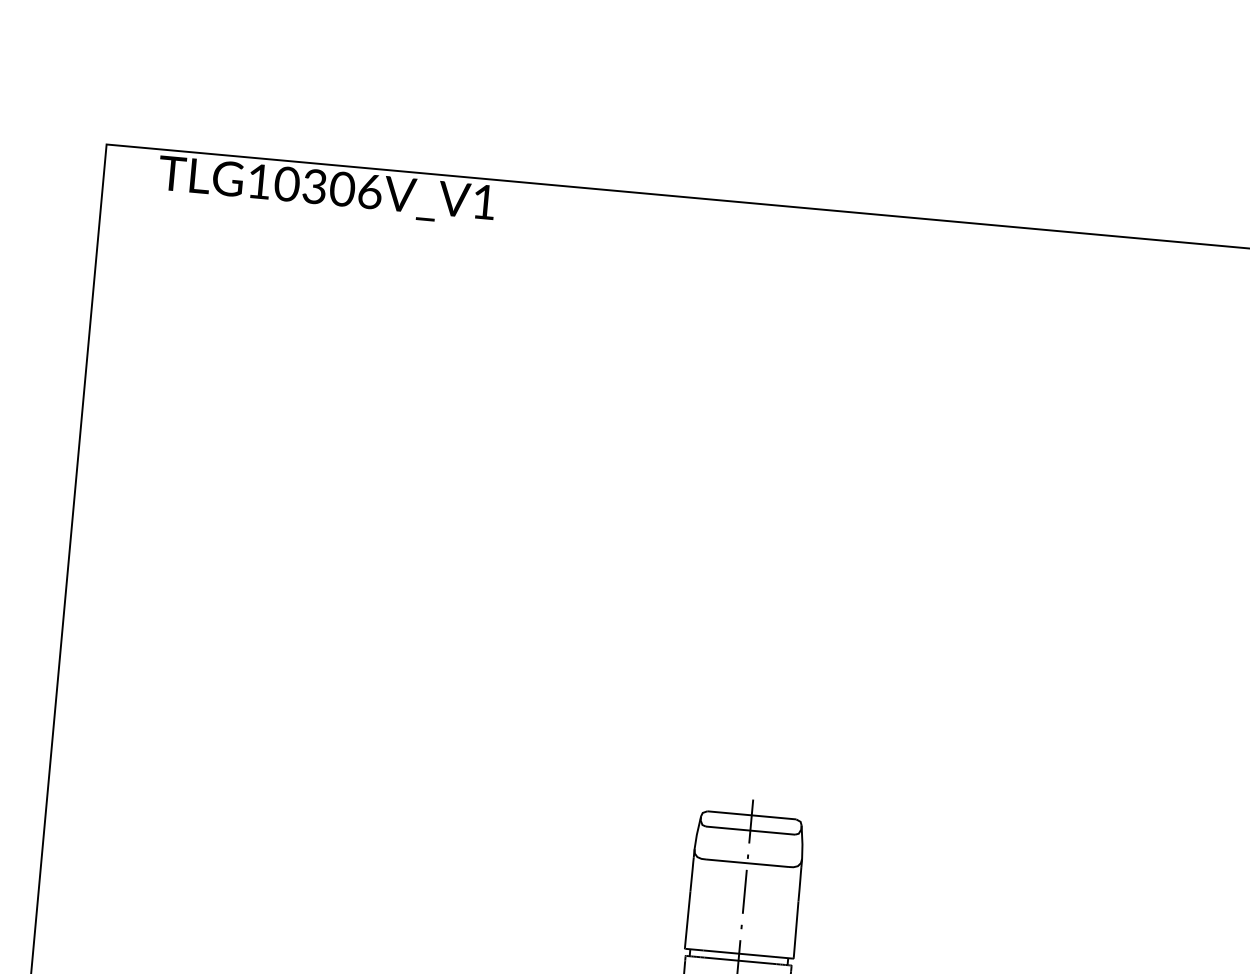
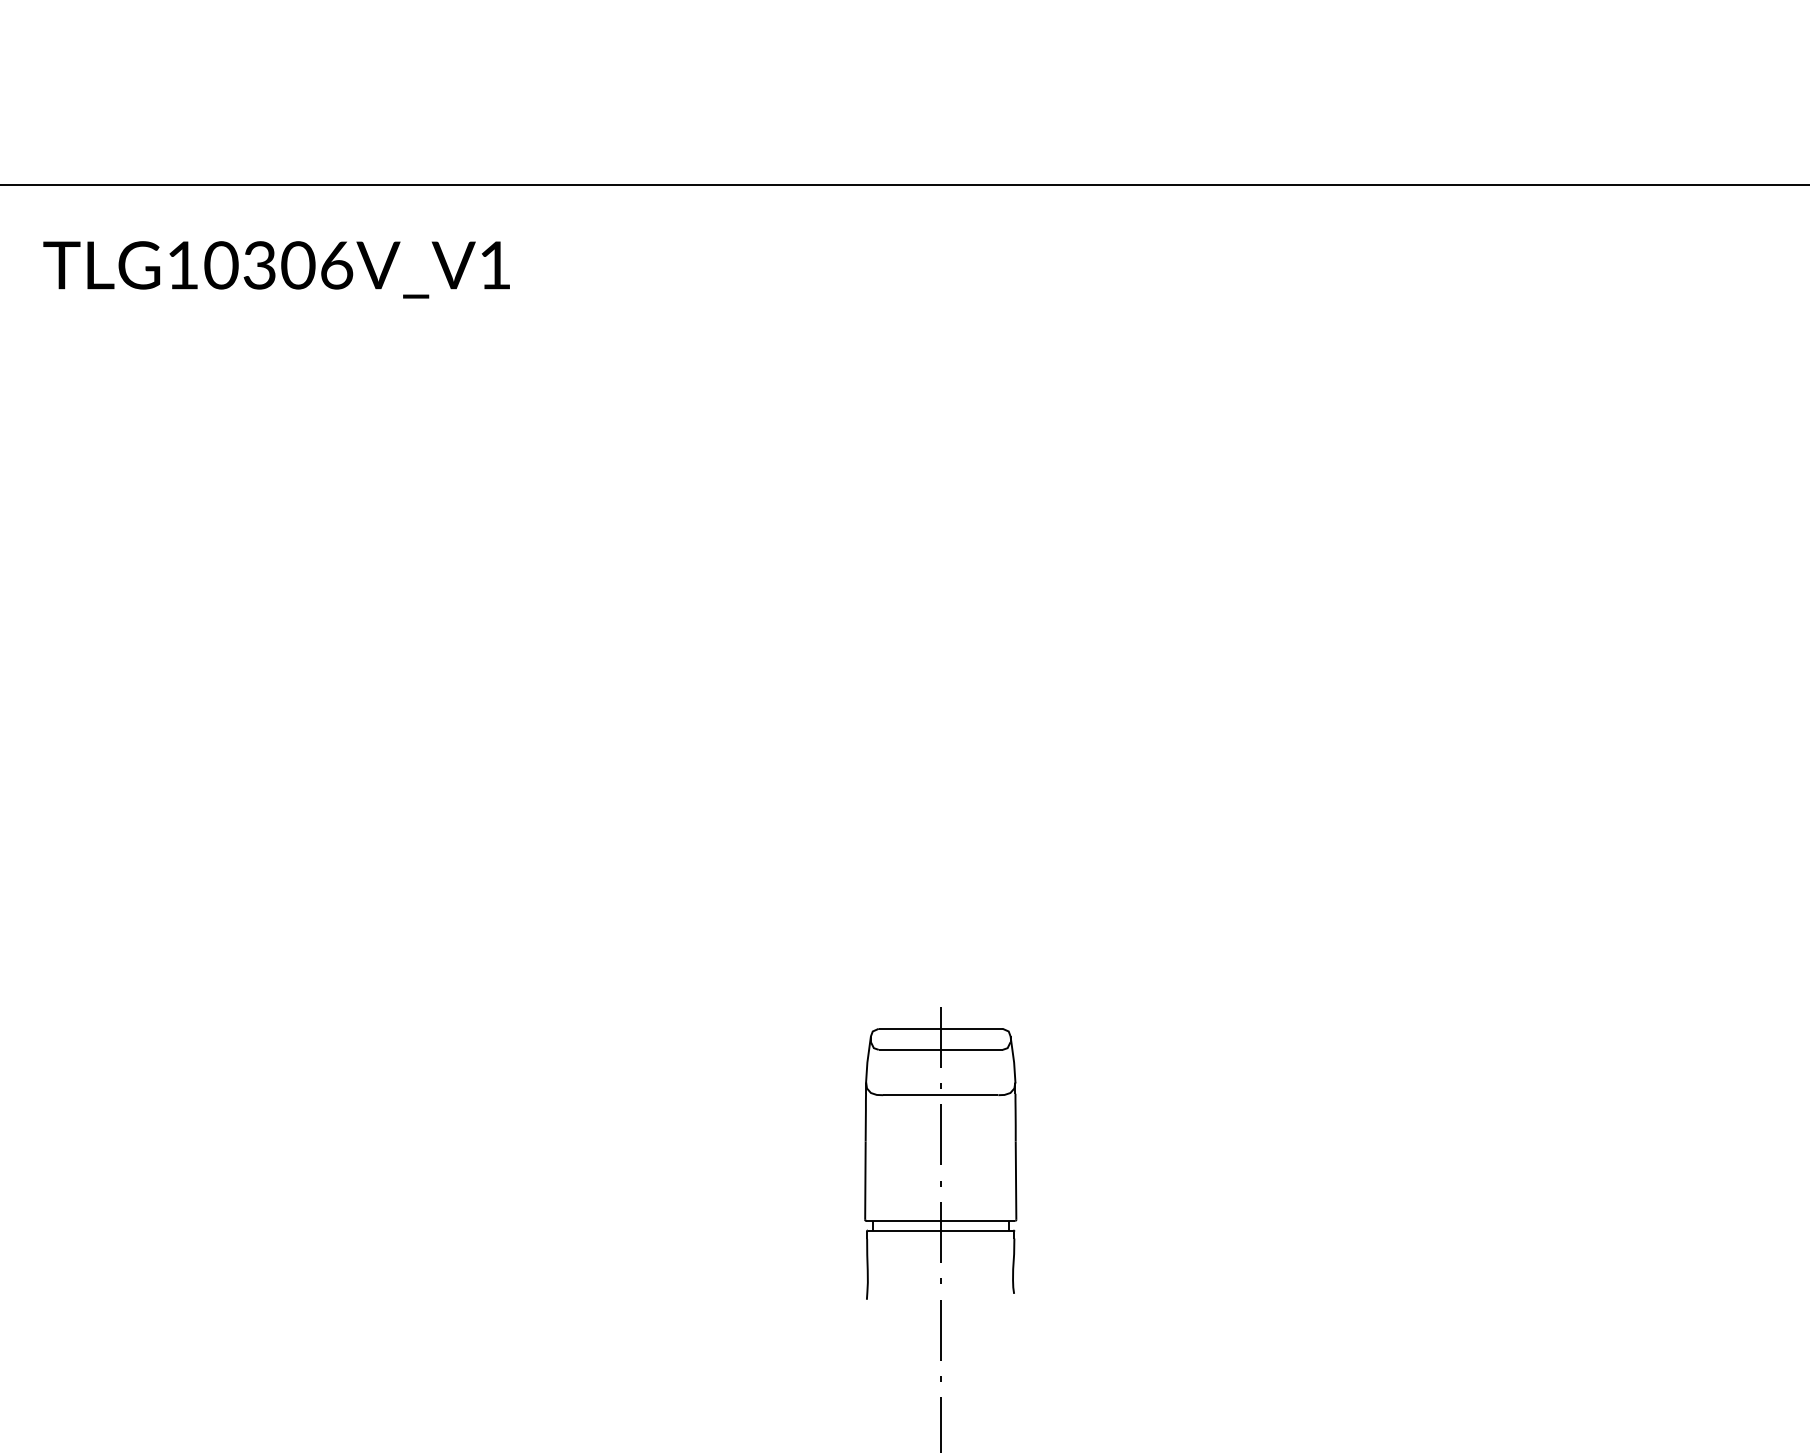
text: (326, 190) -> (276, 269), moved

